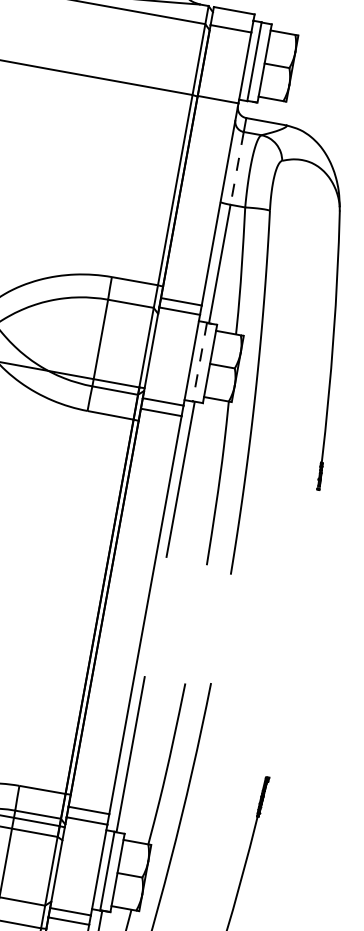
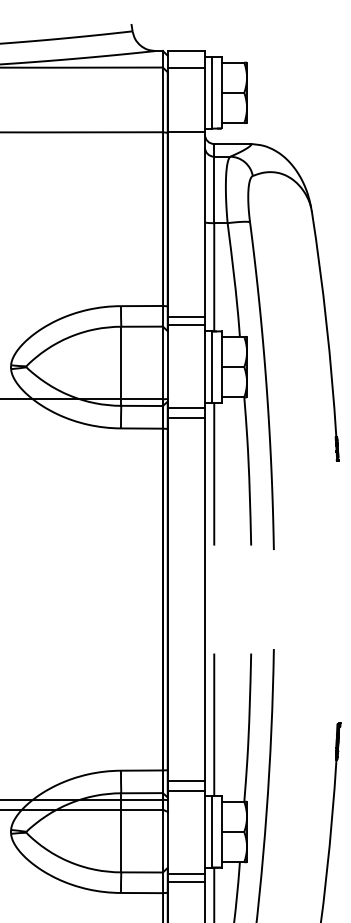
line: (237, 169) -> (214, 190), dashed -> solid
line: (199, 362) -> (212, 367), dashed -> solid

